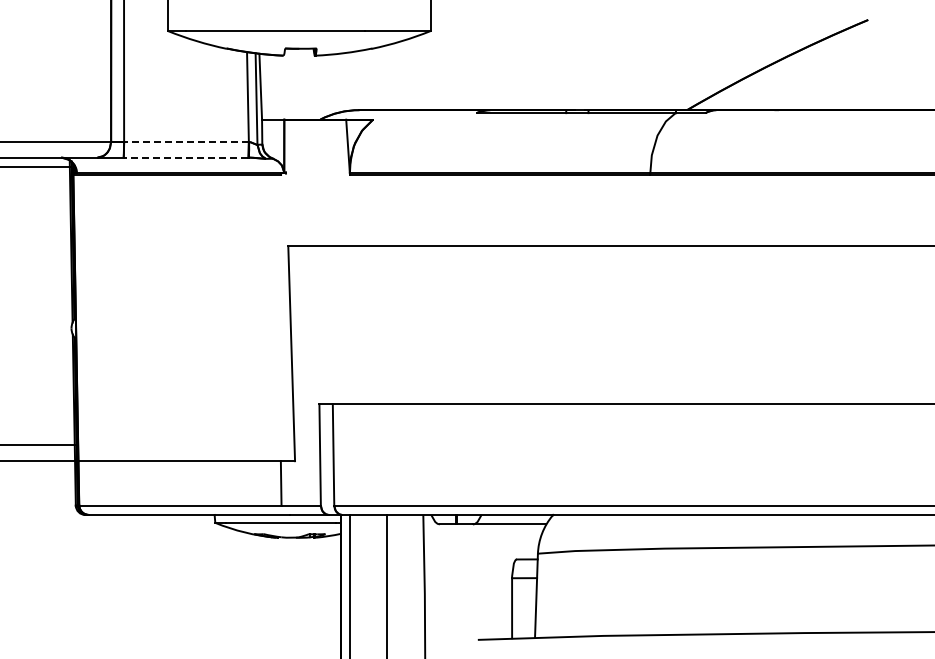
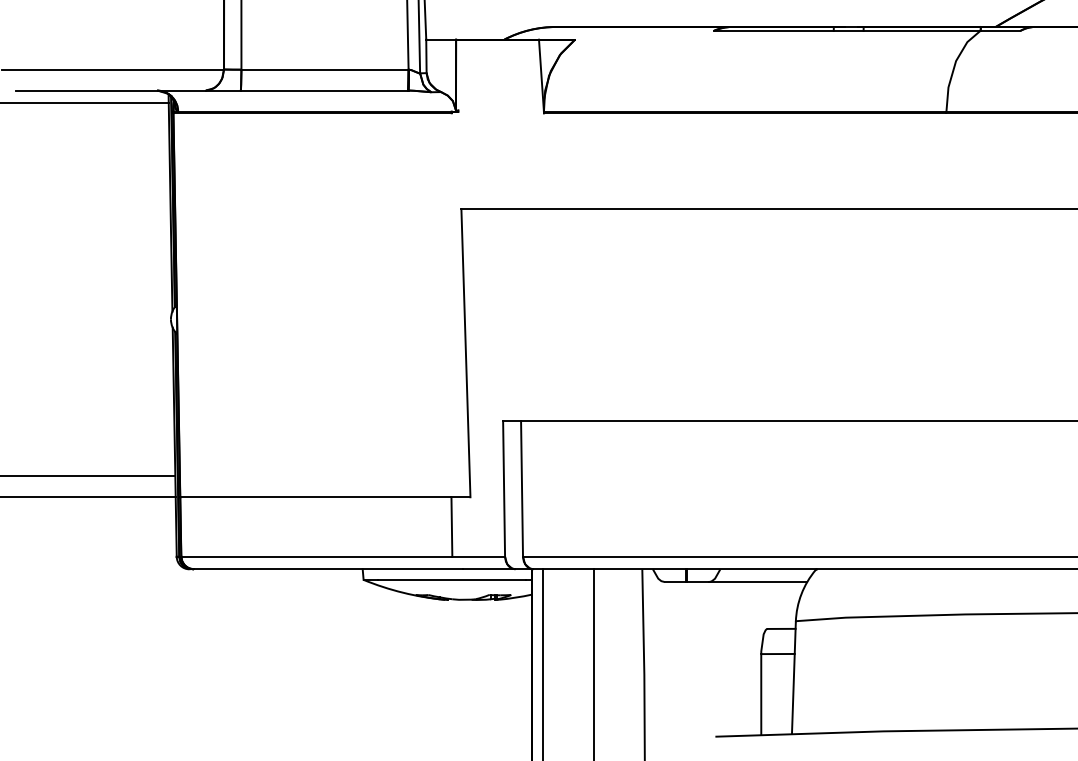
line: (186, 142) -> (325, 70), dashed -> solid
line: (185, 157) -> (323, 90), dashed -> solid

